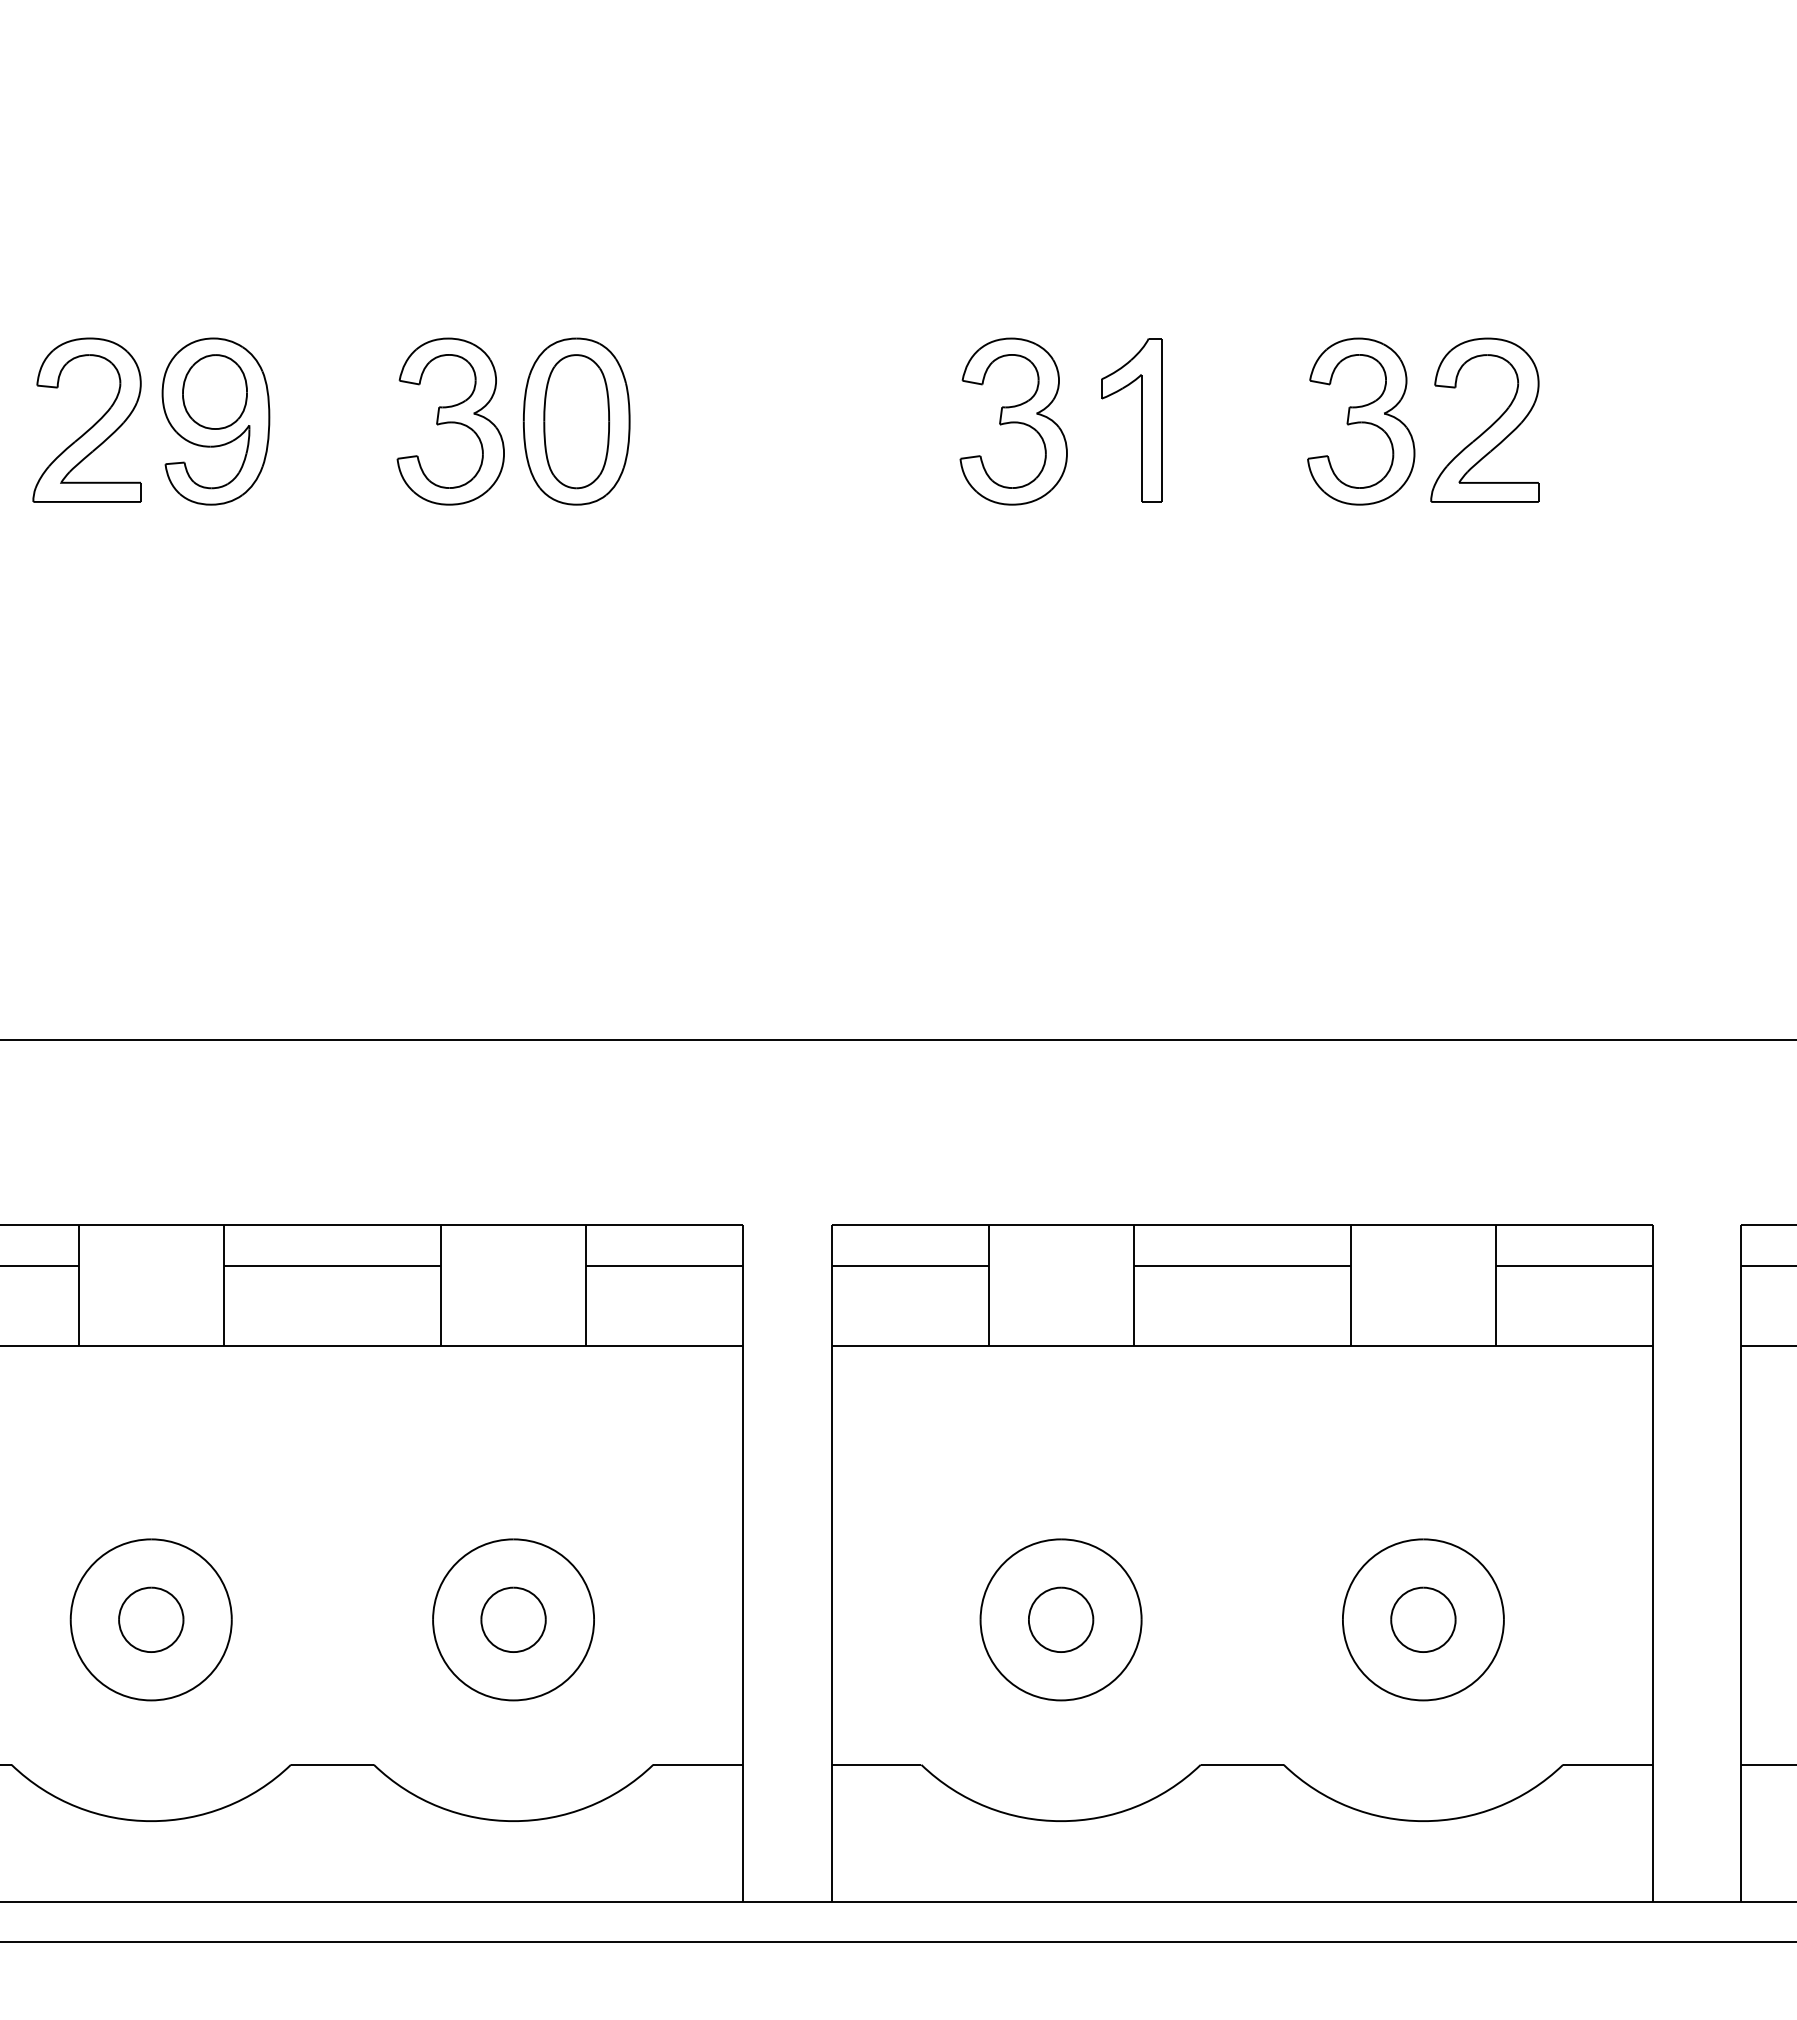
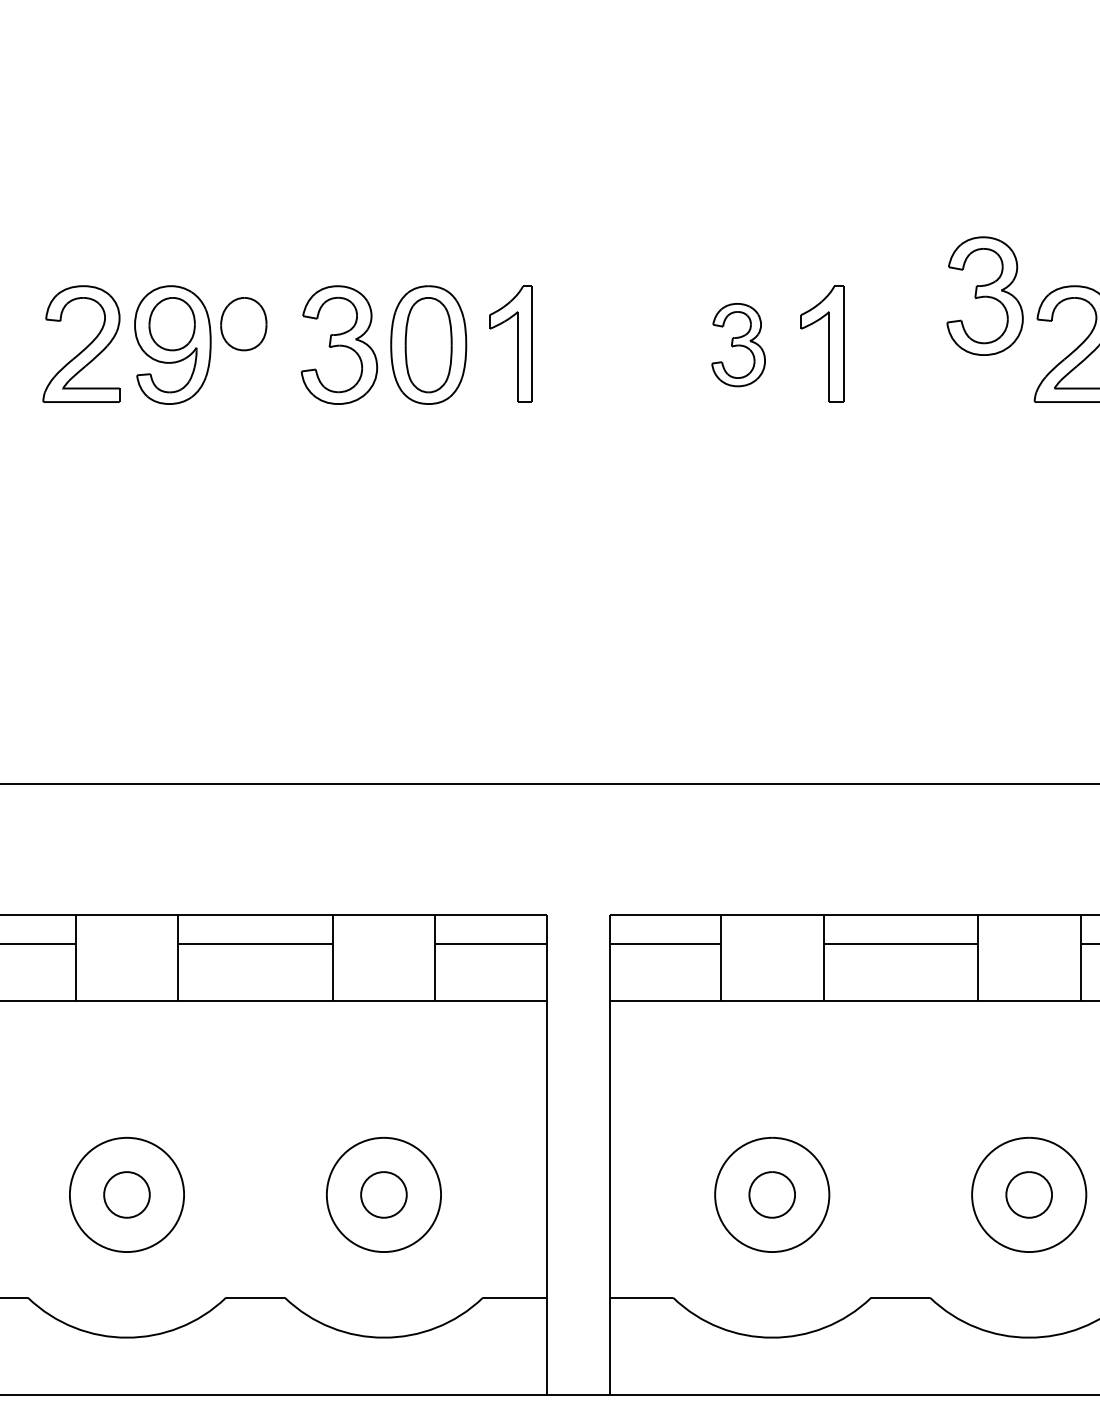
part: (315, 391) -> (243, 323), added
part: (702, 420) -> (517, 344), added
part: (1013, 421) -> (738, 345), size x0.7
part: (1361, 421) -> (985, 296), moved

